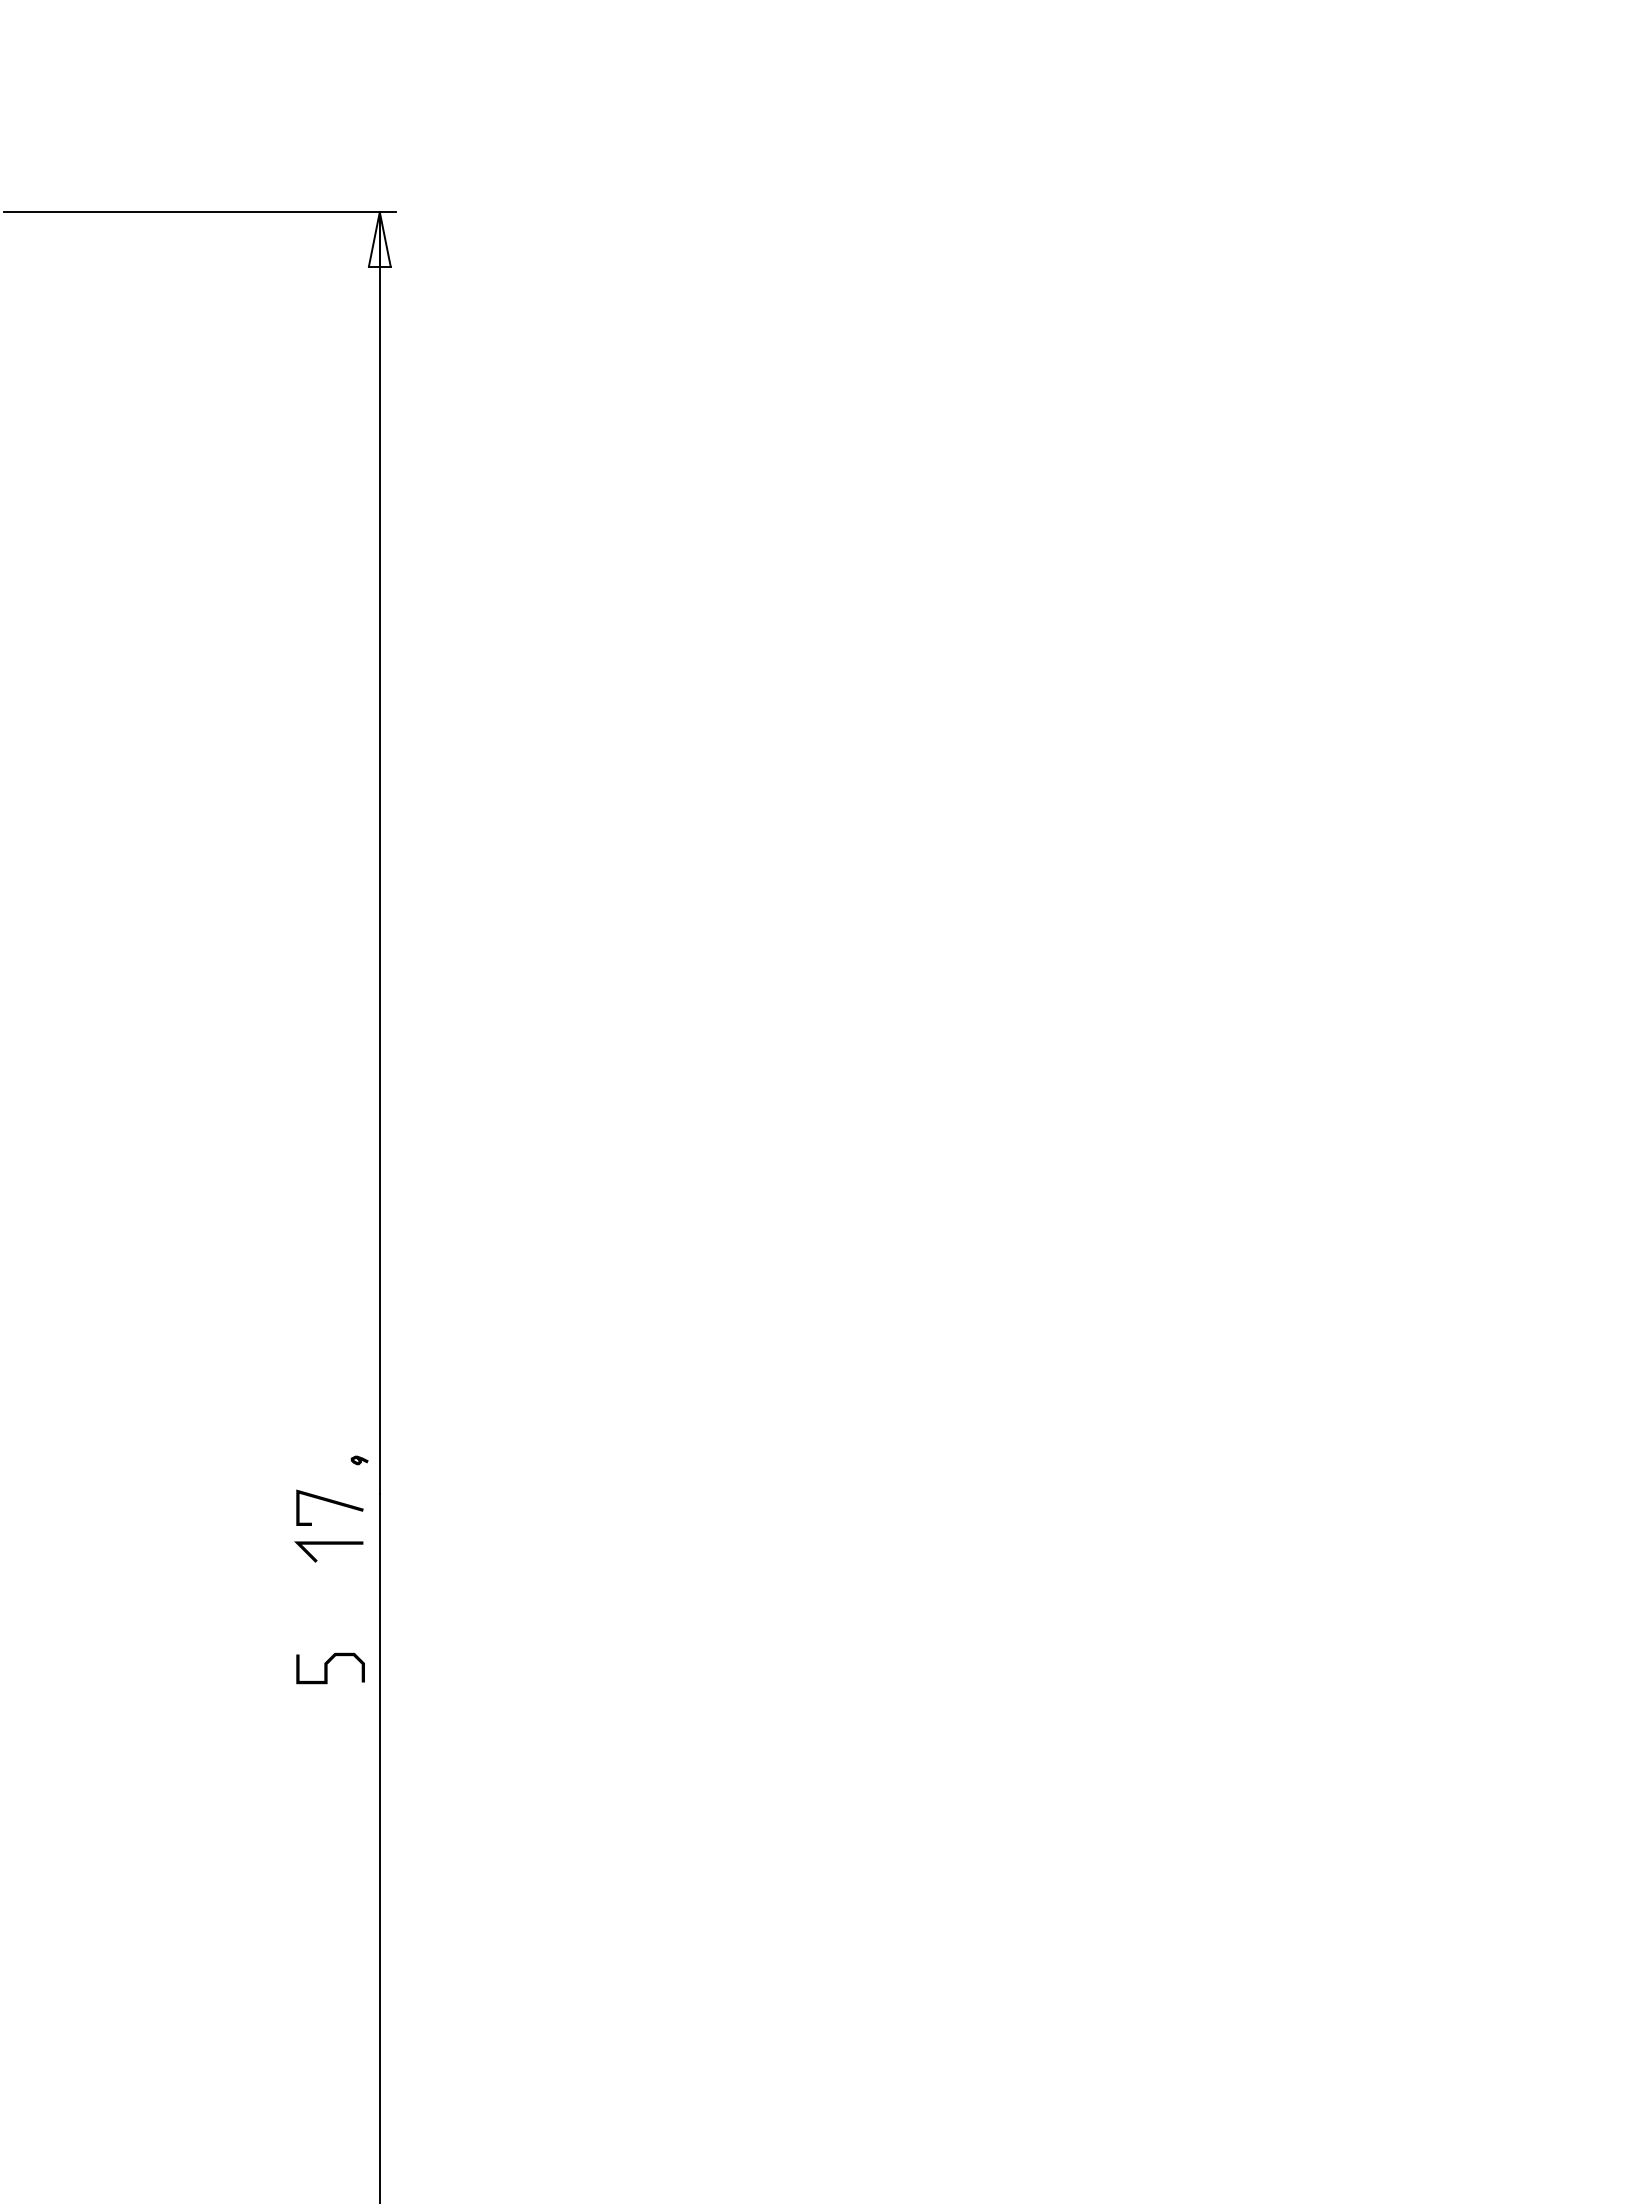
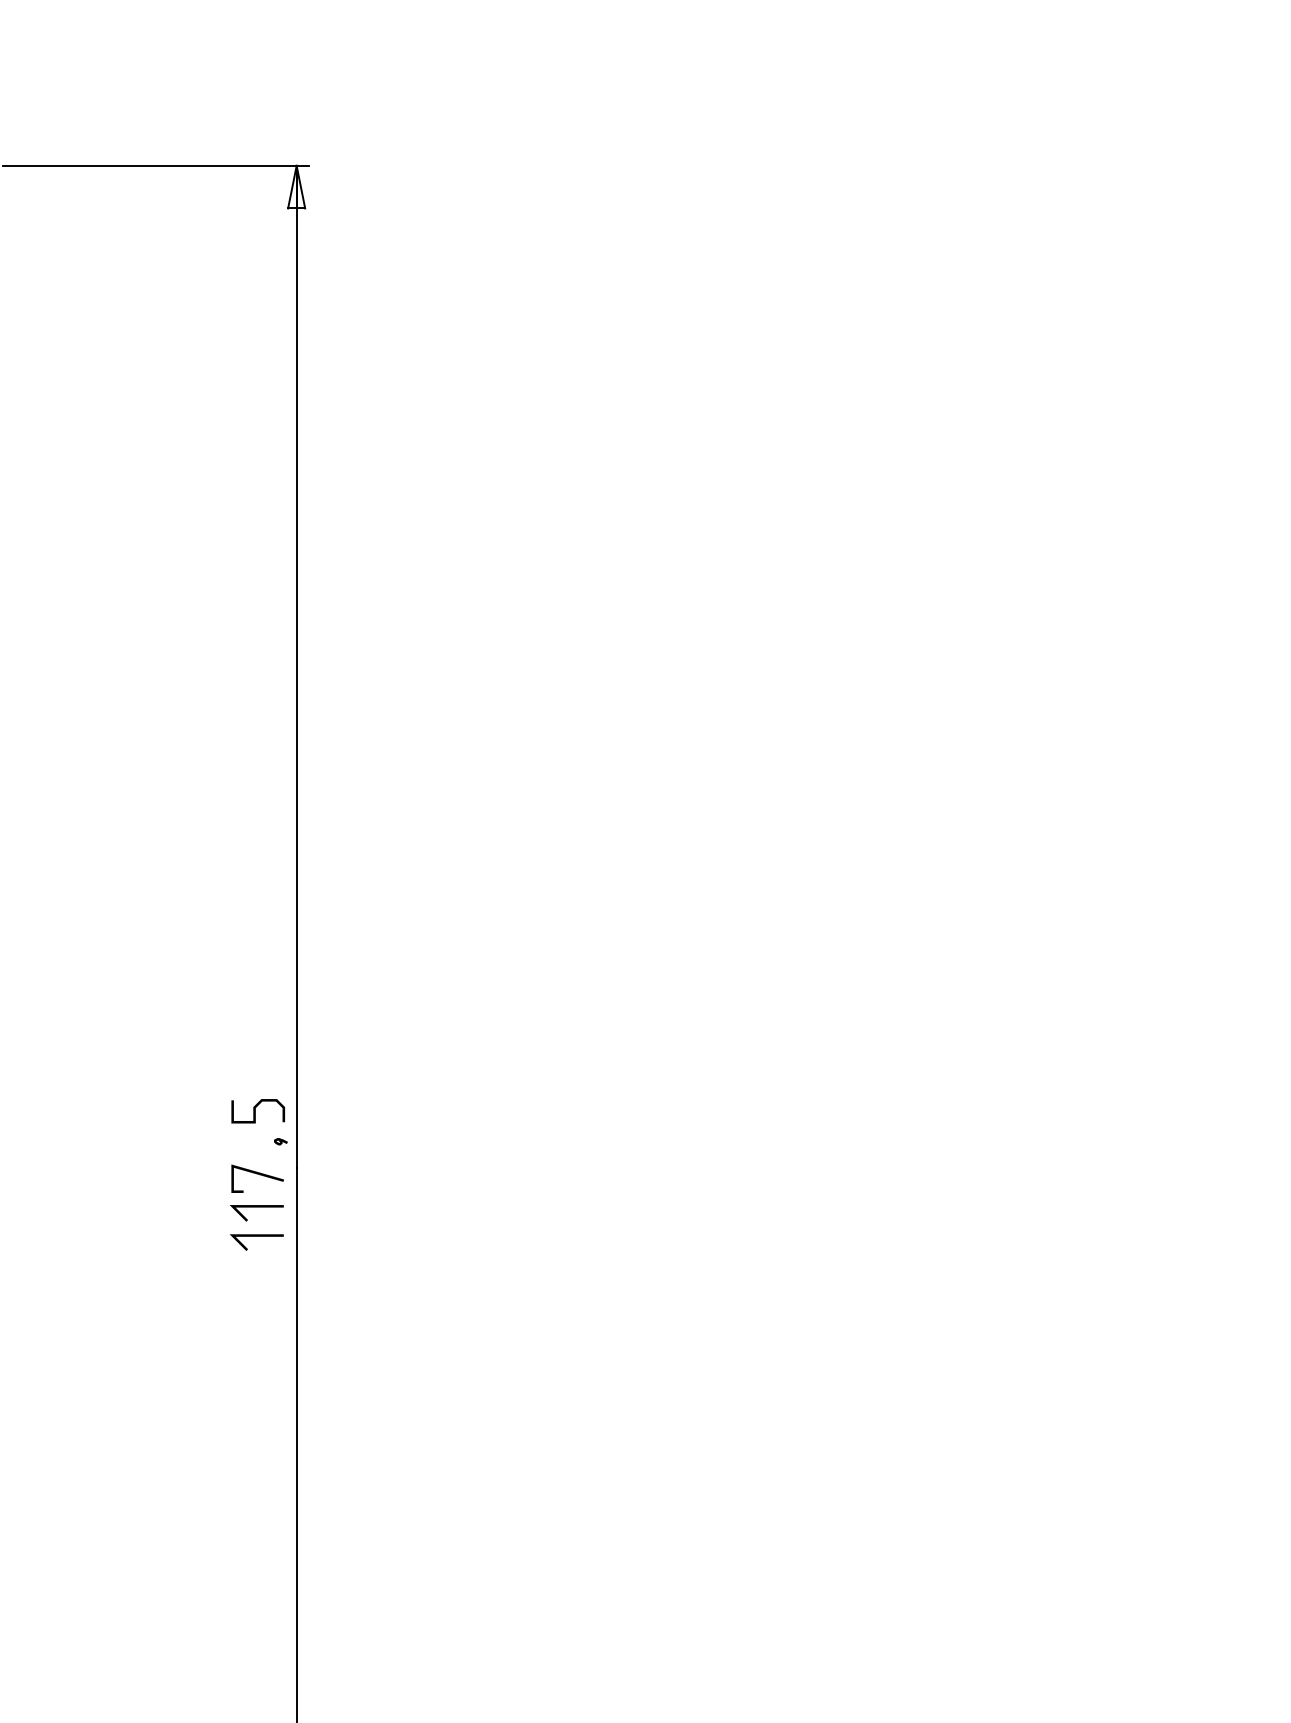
line: (328, 1581) -> (256, 1236), added
curve: (327, 1668) -> (255, 1111), moved

